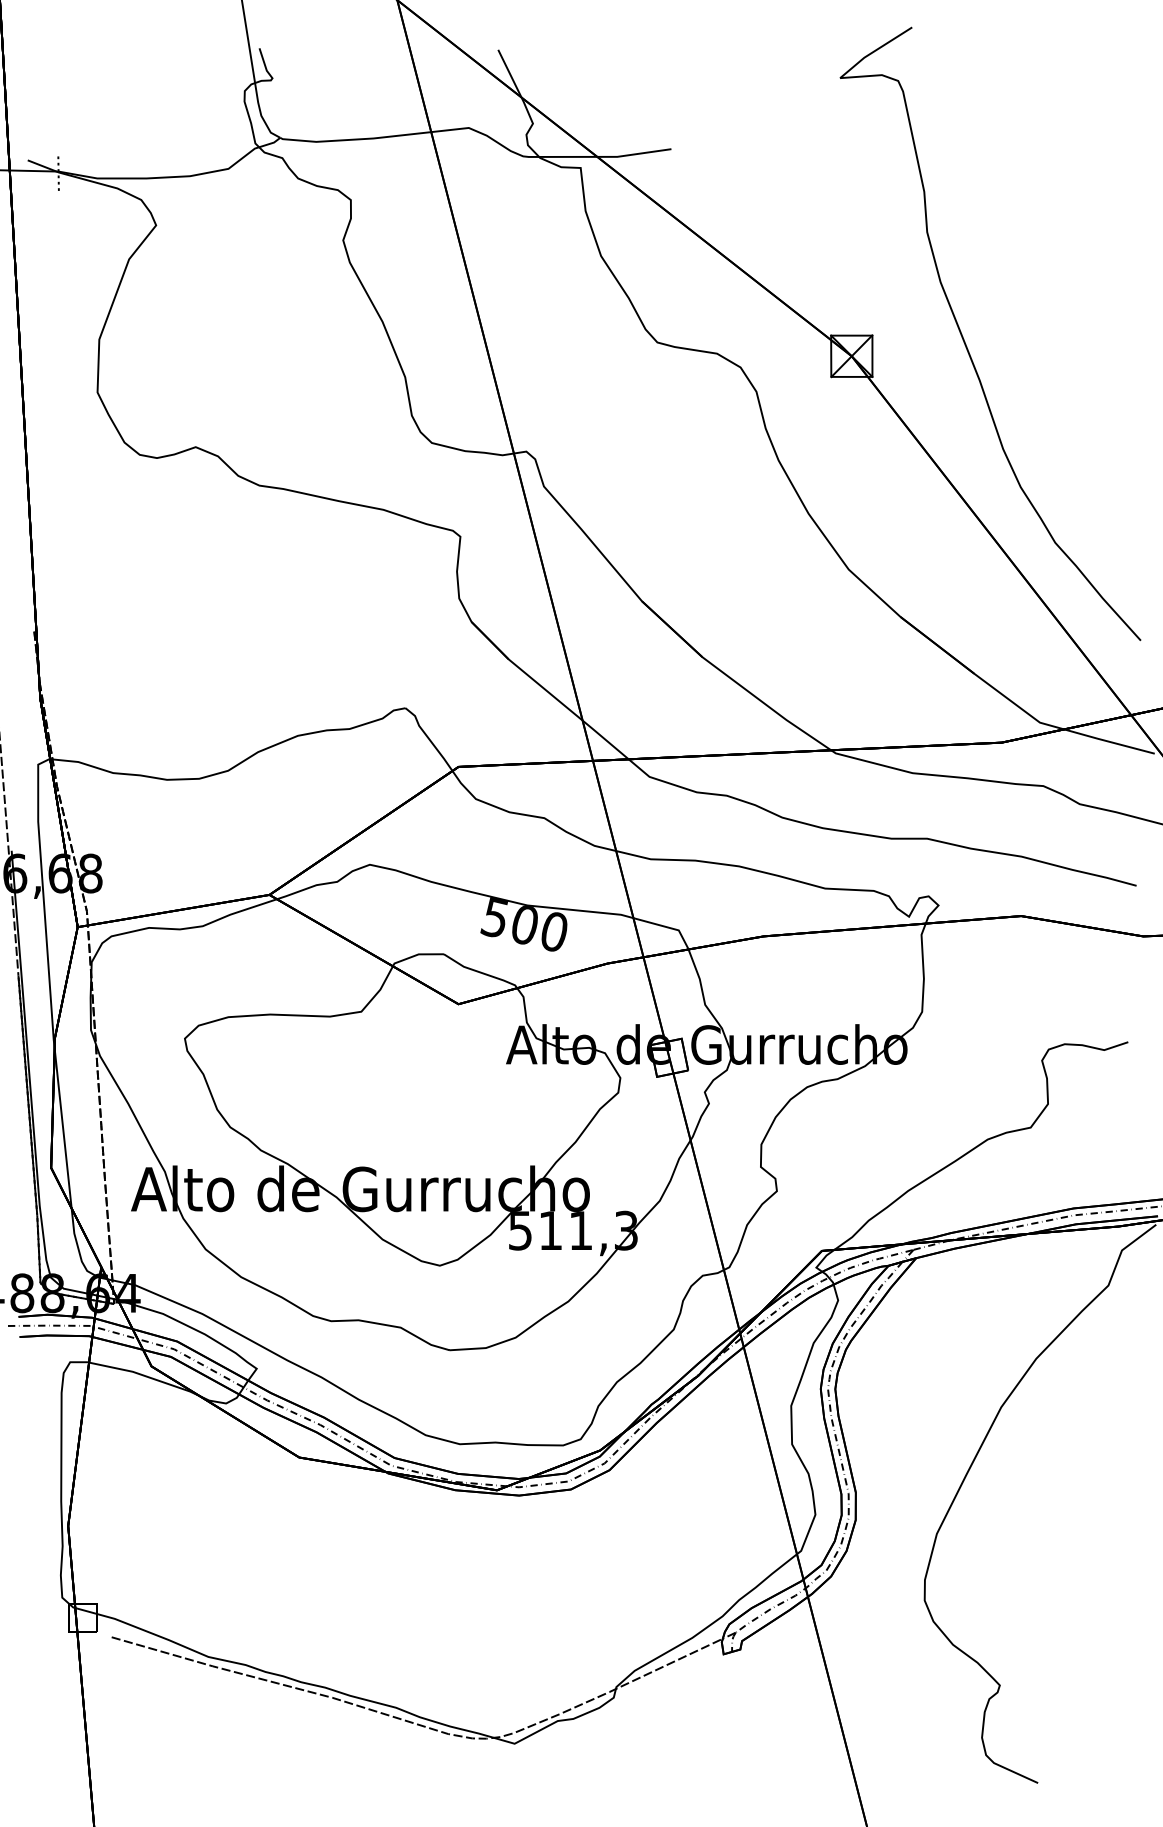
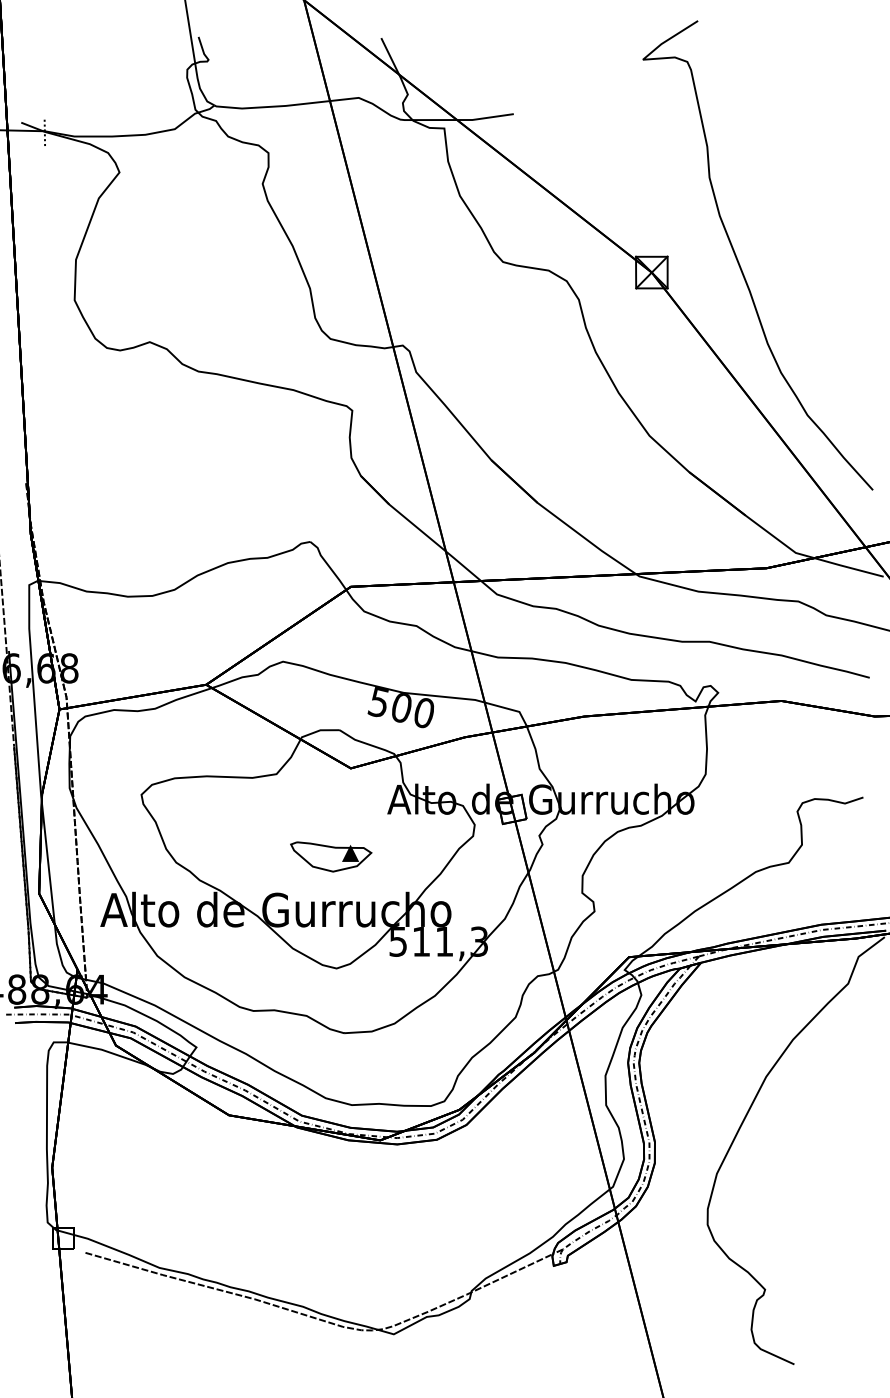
part: (433, 1119) -> (331, 856), added

